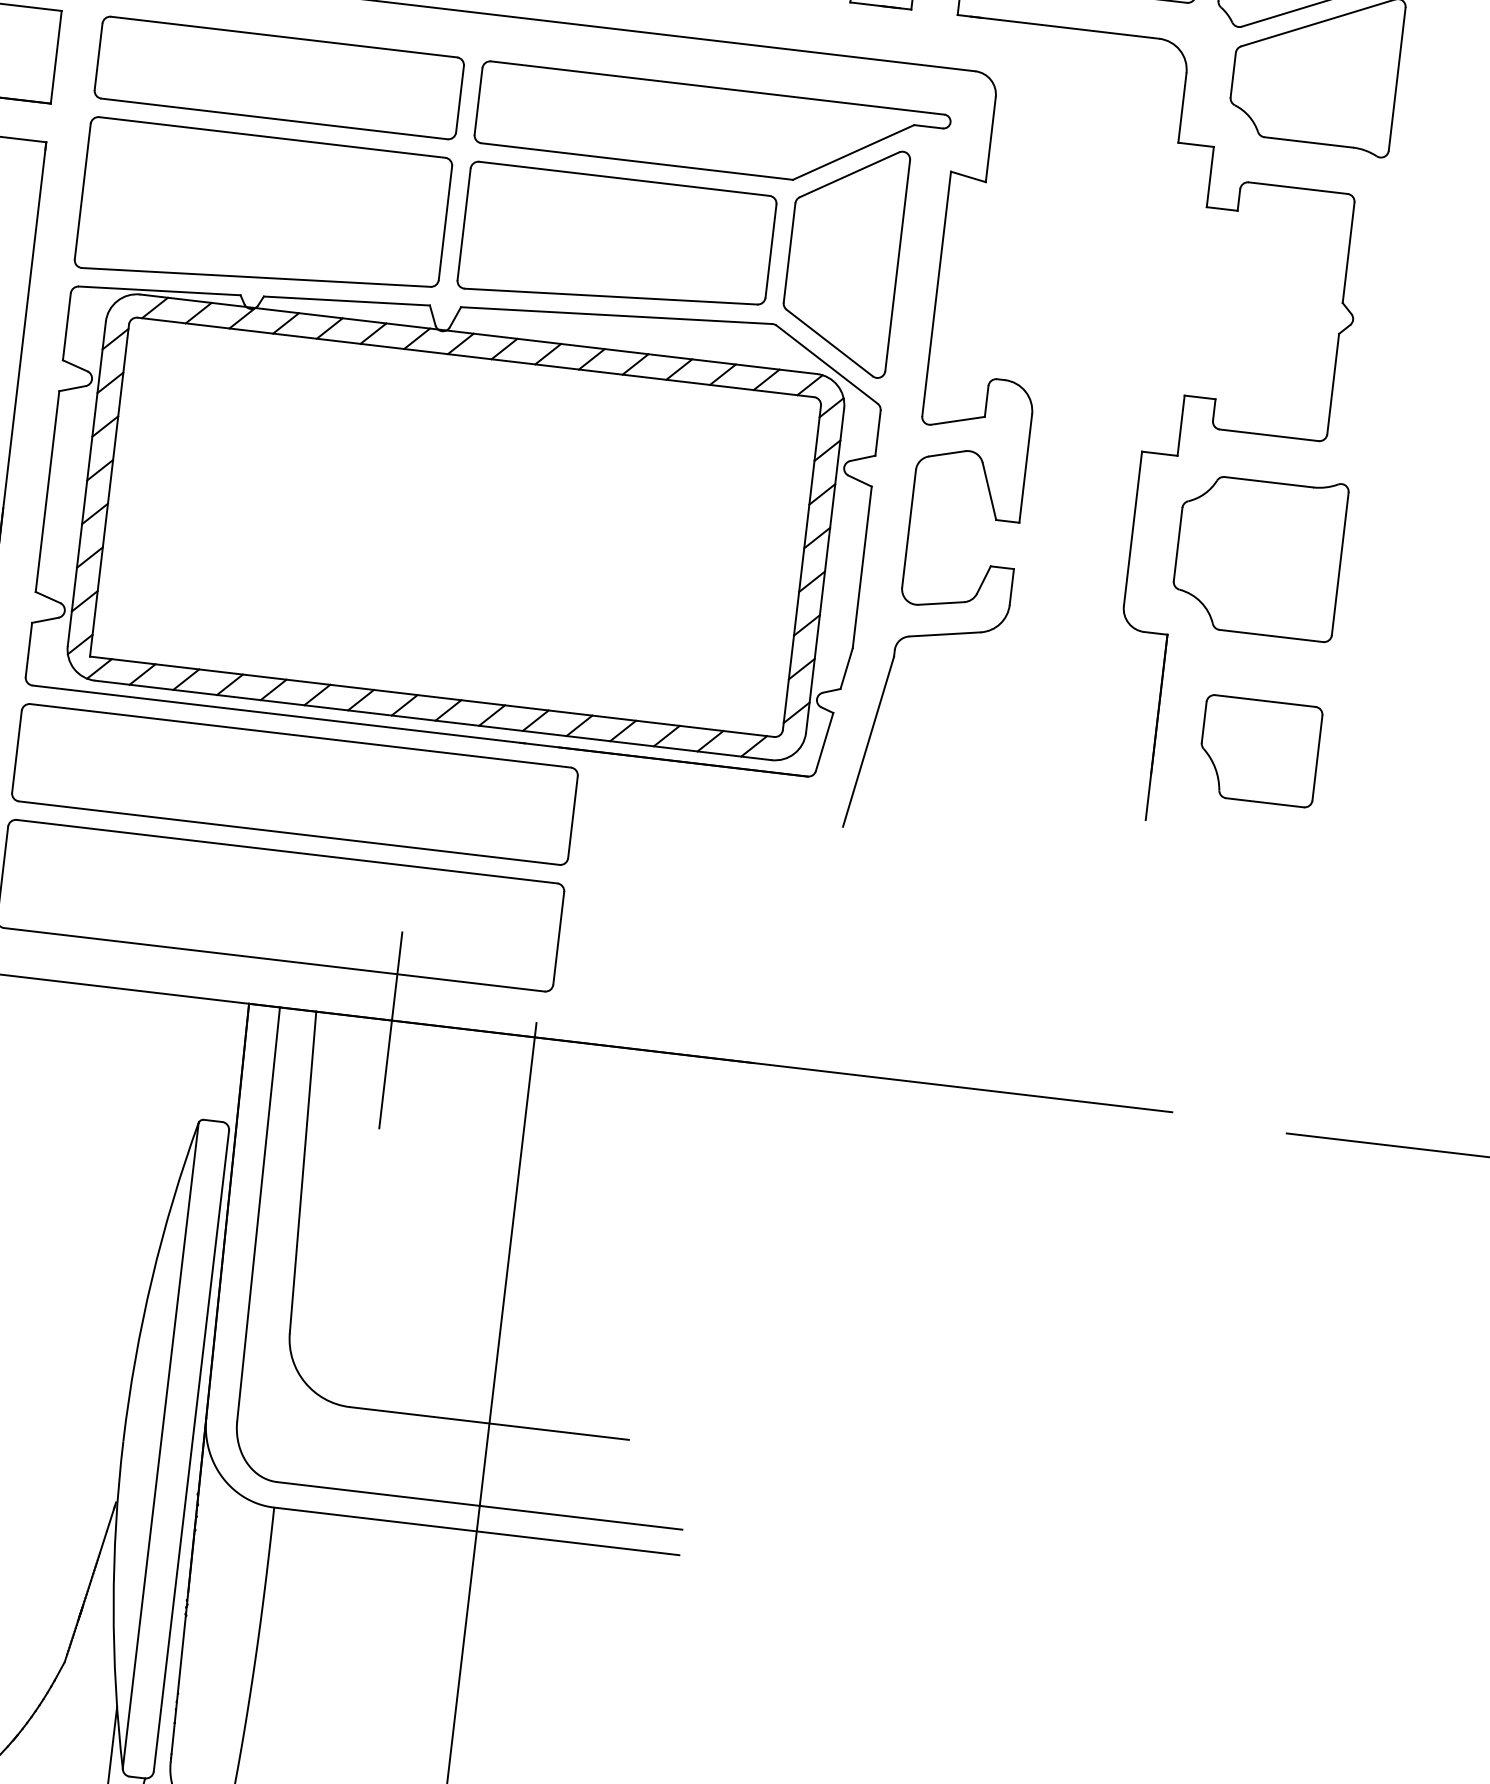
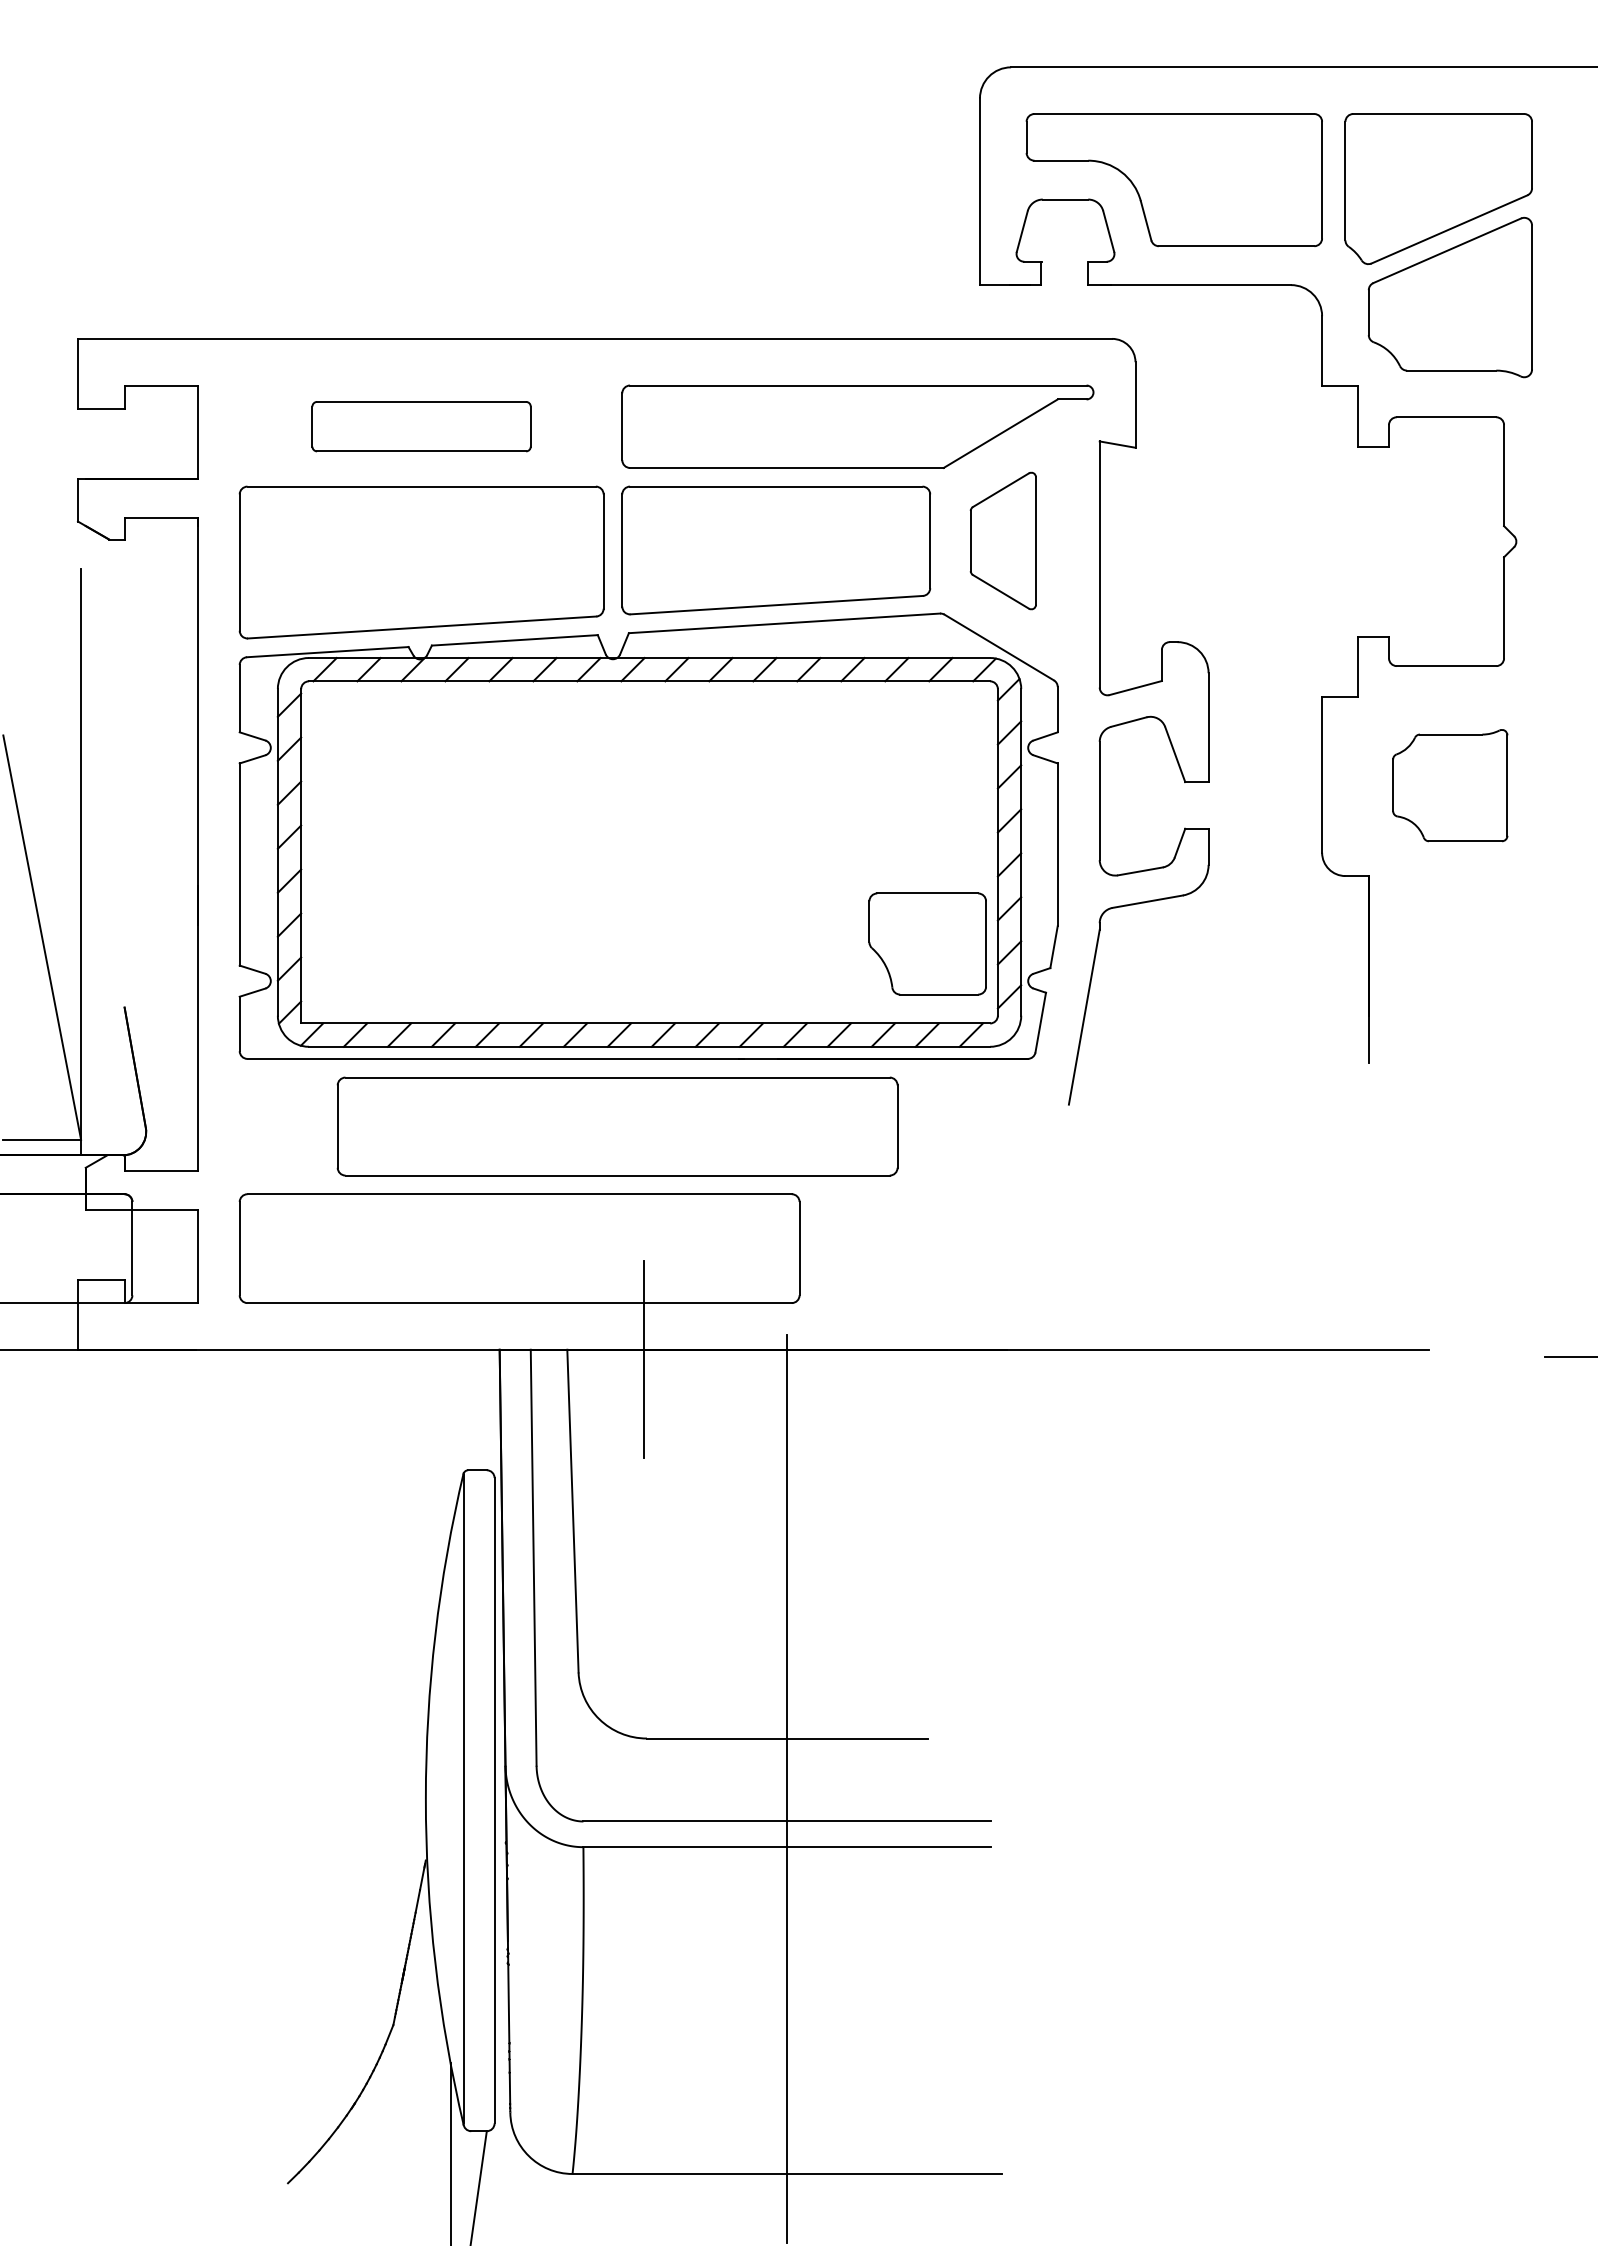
part: (279, 77) -> (421, 426), size x0.6
part: (843, 258) -> (1003, 540), size x0.6
part: (1258, 554) -> (1449, 785), size x0.7
part: (1259, 750) -> (927, 943), moved
part: (294, 784) -> (617, 1126), moved

